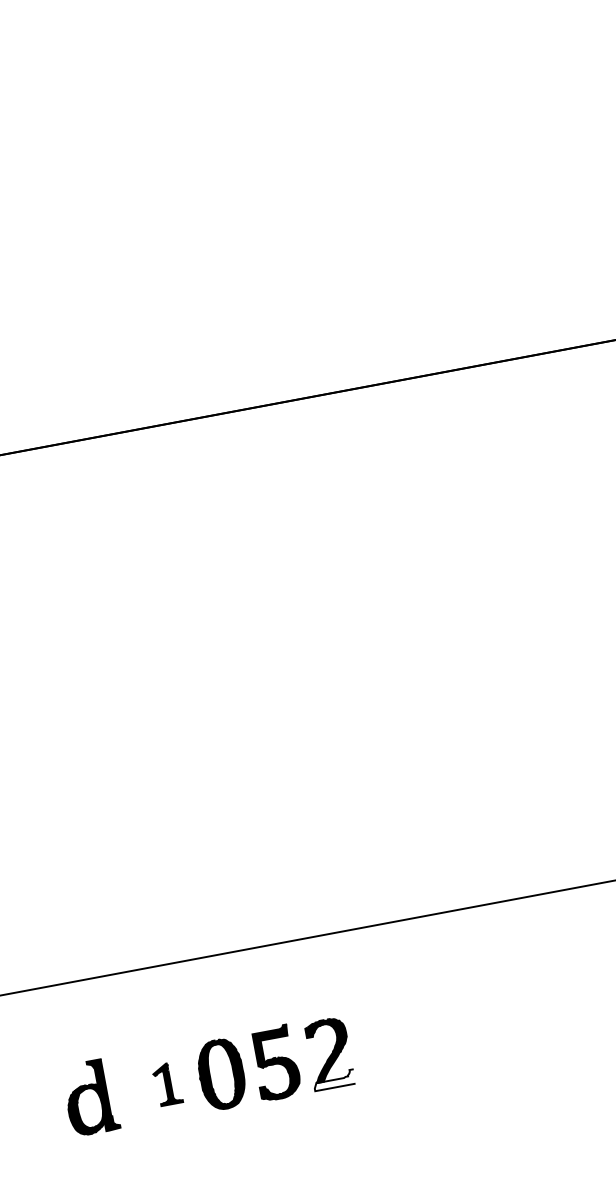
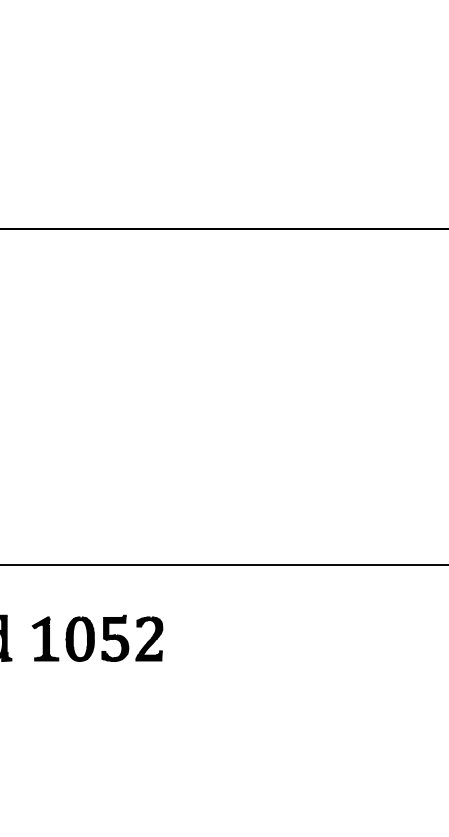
fill: (334, 1079) -> (149, 655), added
part: (167, 1083) -> (45, 638), size x1.67

